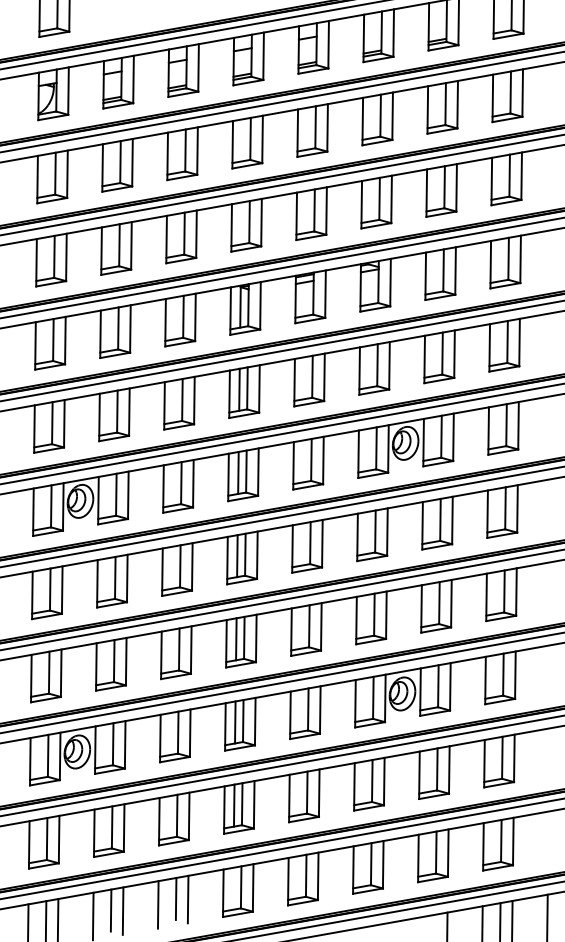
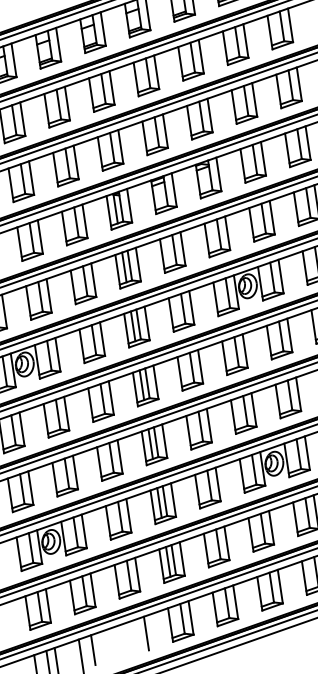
line: (175, 898) -> (137, 634), removed
line: (157, 904) -> (125, 640), removed
line: (122, 910) -> (101, 648), removed

